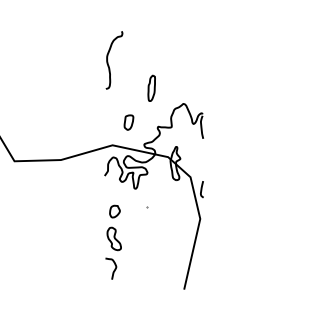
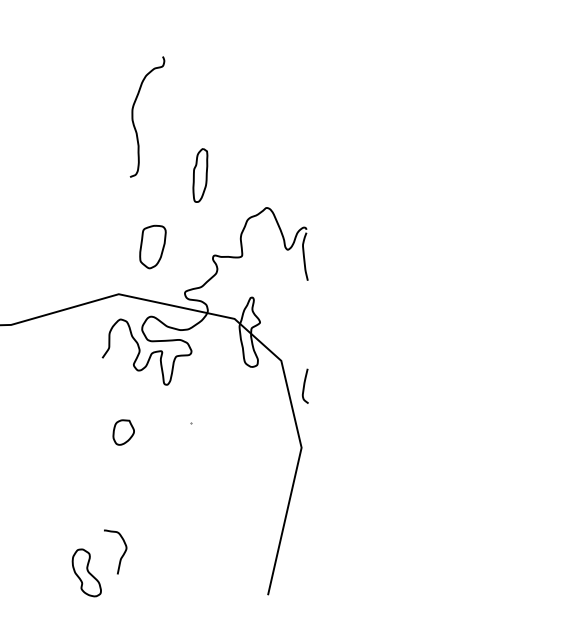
curve: (108, 61) -> (135, 119), moved
part: (128, 122) -> (151, 246), size x1.4
part: (113, 238) -> (85, 571), moved

